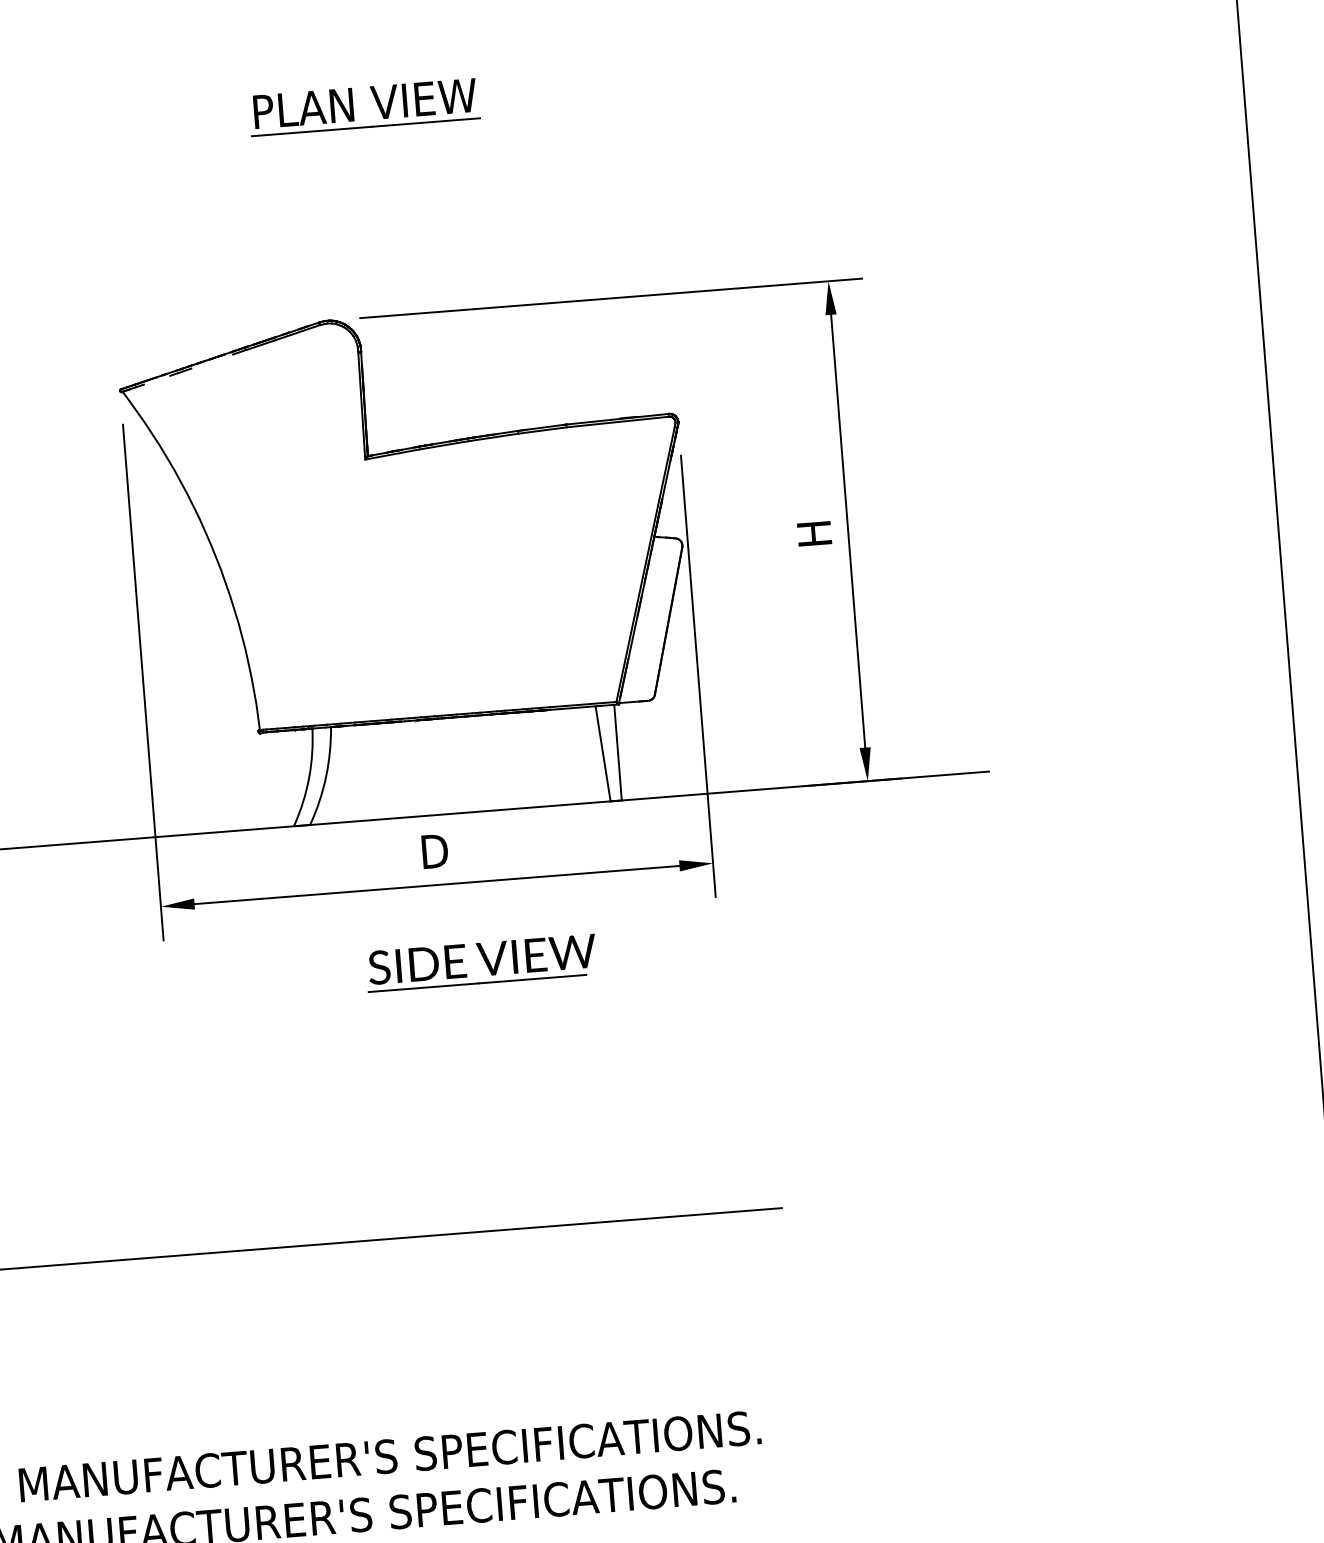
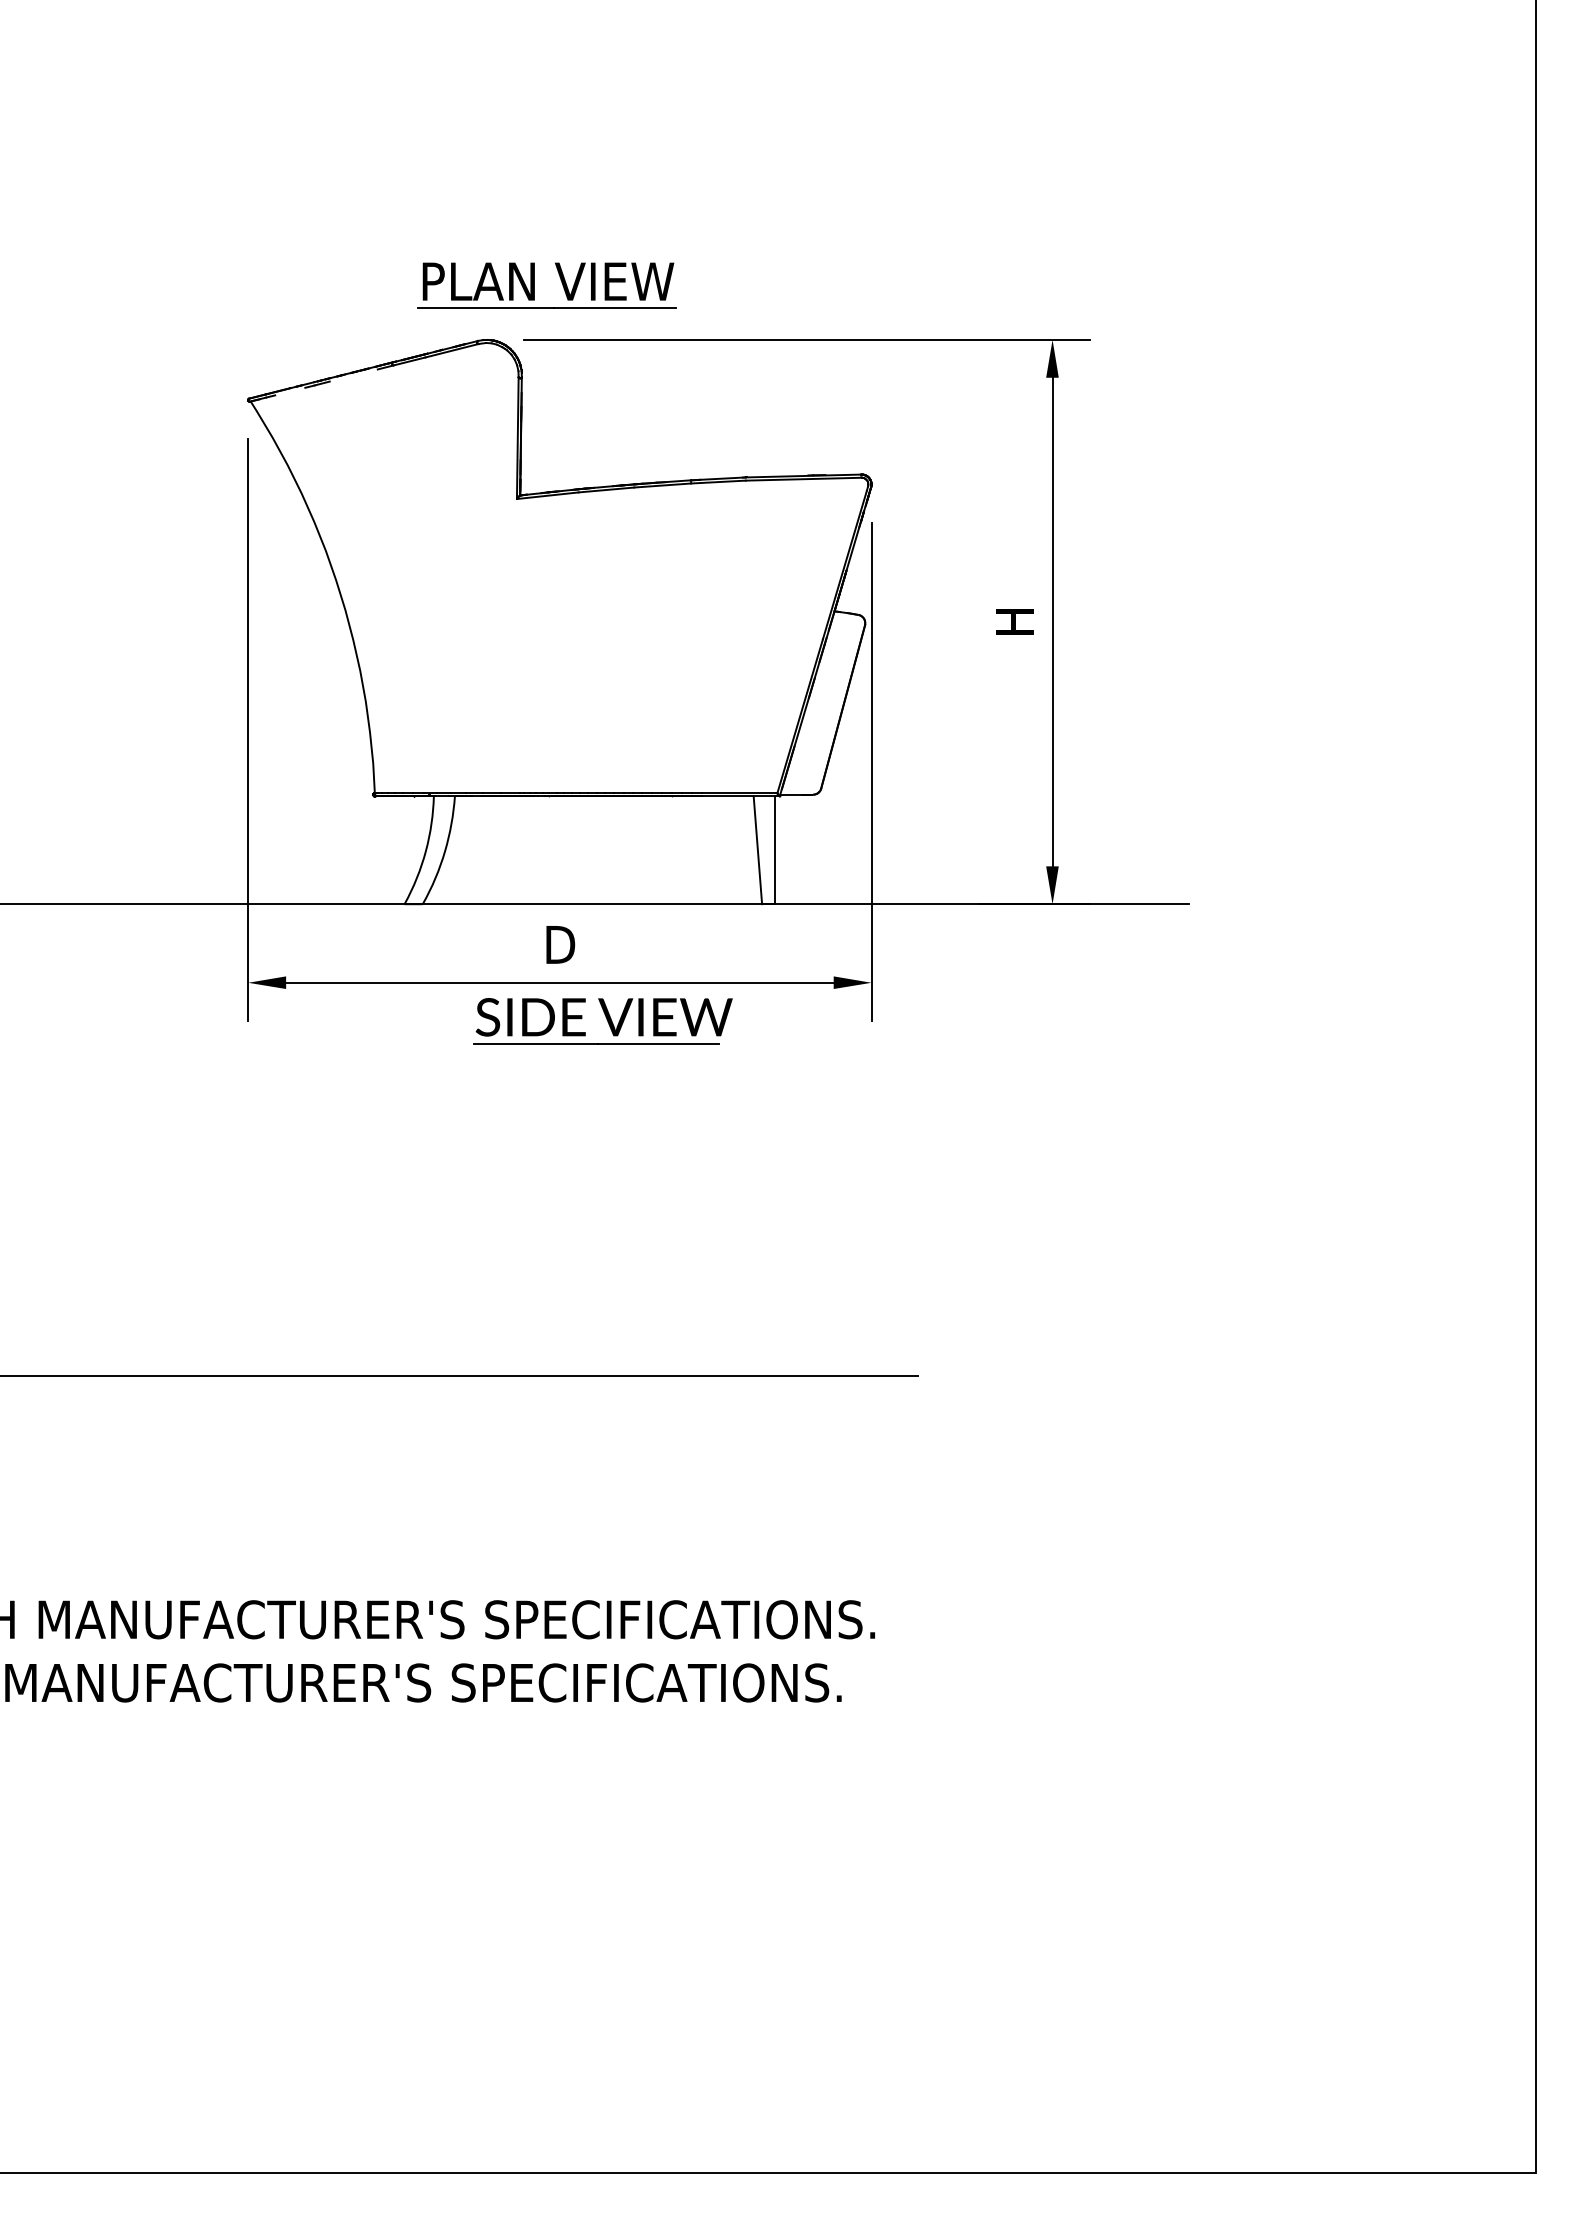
part: (353, 108) -> (534, 285), moved
part: (481, 963) -> (602, 1021), moved

